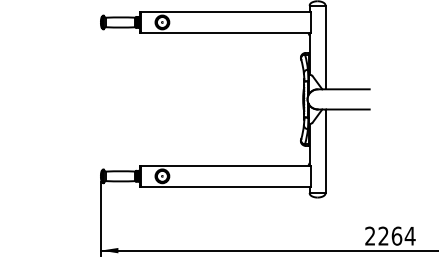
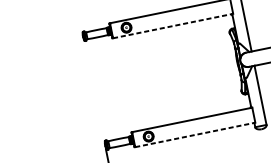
line: (226, 33) -> (173, 26), solid -> dashed
line: (226, 186) -> (195, 134), solid -> dashed

